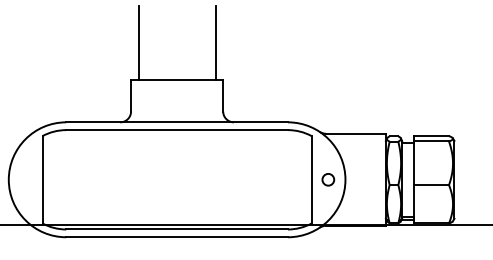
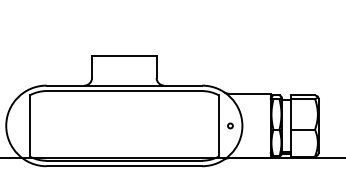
line: (138, 42) -> (97, 29), removed
line: (215, 42) -> (151, 29), removed
circle: (328, 179) -> (230, 125), size x0.6

